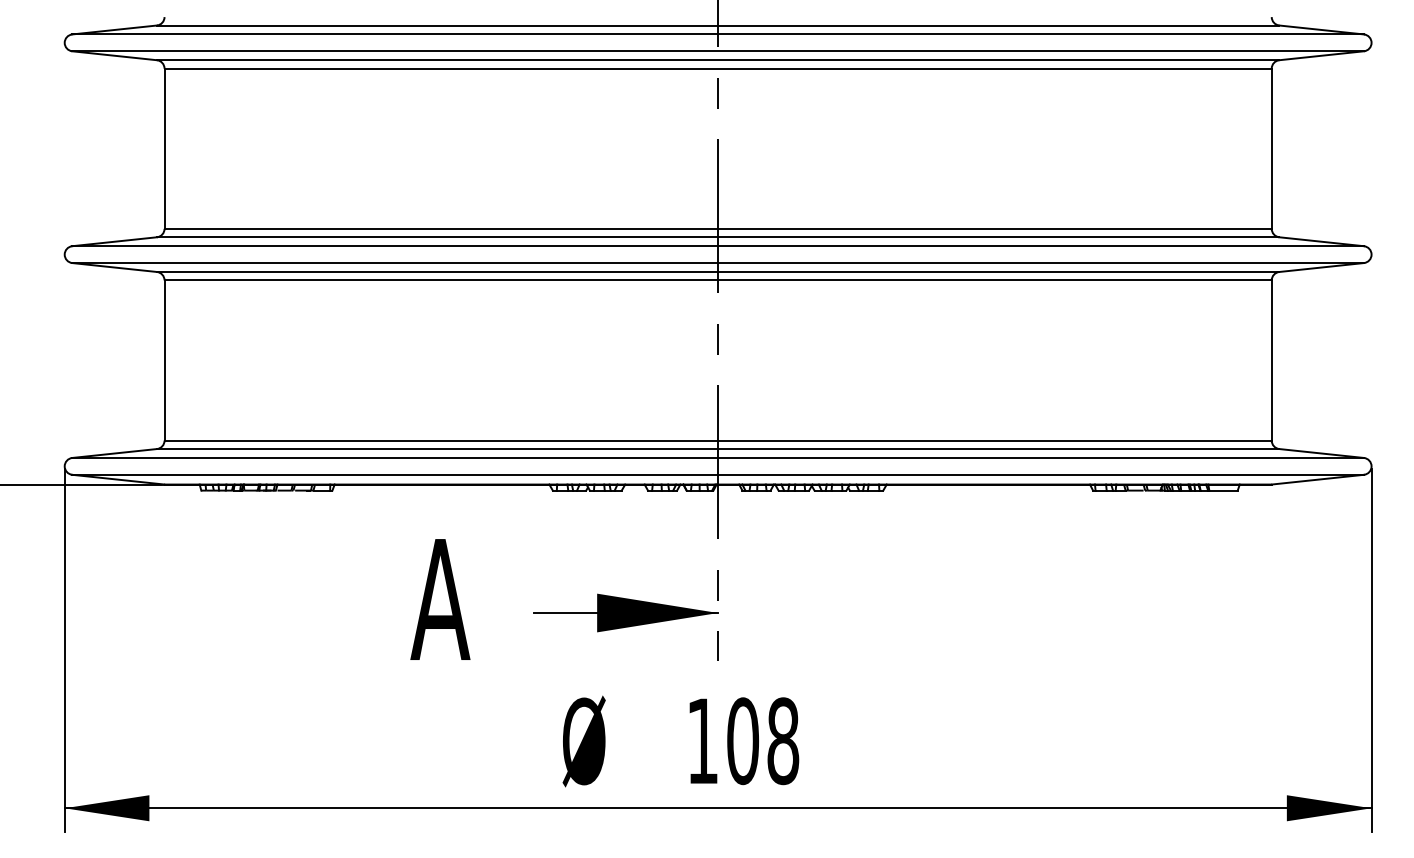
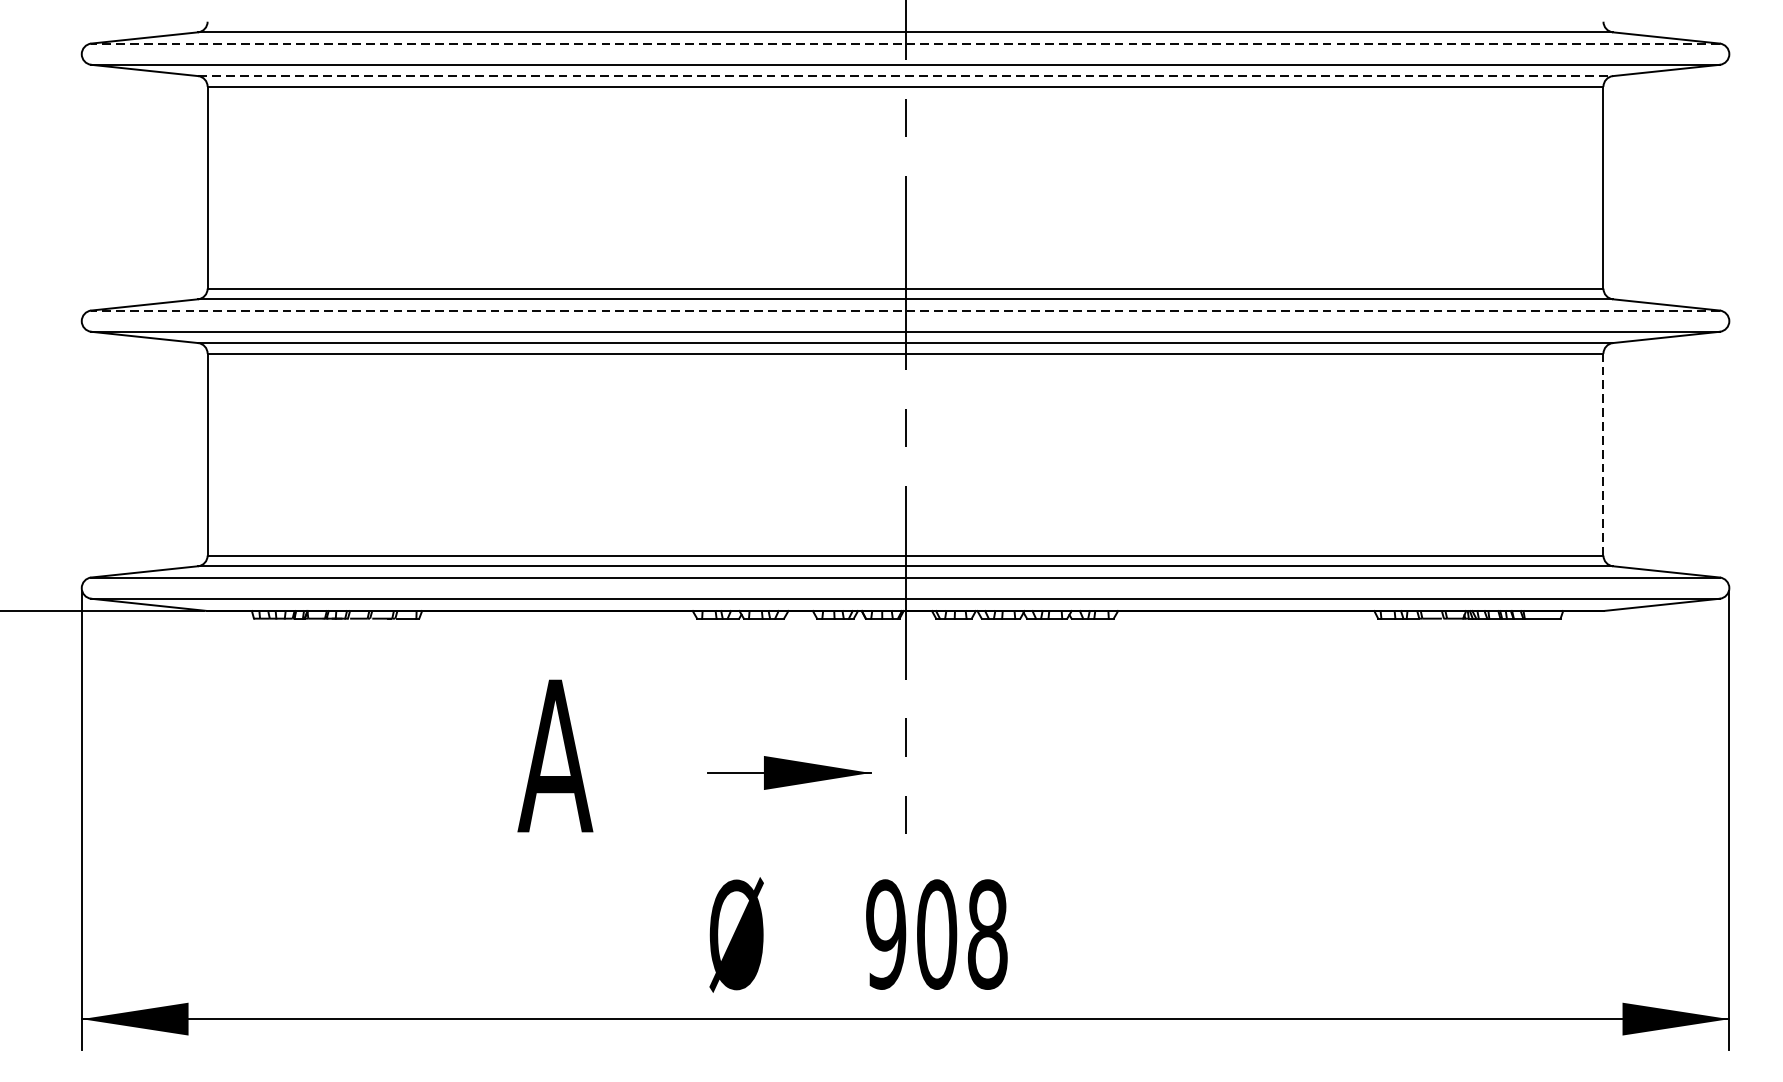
line: (718, 34) -> (905, 43), solid -> dashed
line: (718, 60) -> (905, 76), solid -> dashed
line: (718, 246) -> (905, 310), solid -> dashed
line: (1271, 360) -> (1603, 454), solid -> dashed
part: (625, 612) -> (788, 772), size x0.7
text: (702, 741) -> (885, 934), 108 -> 908

